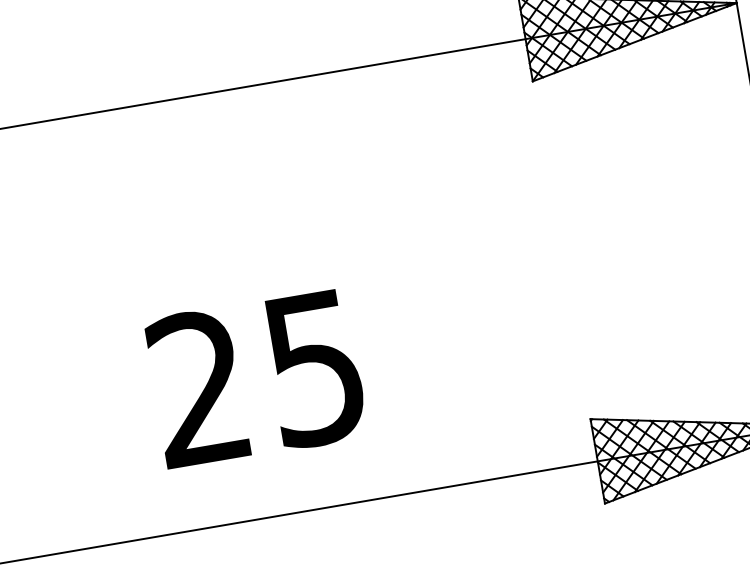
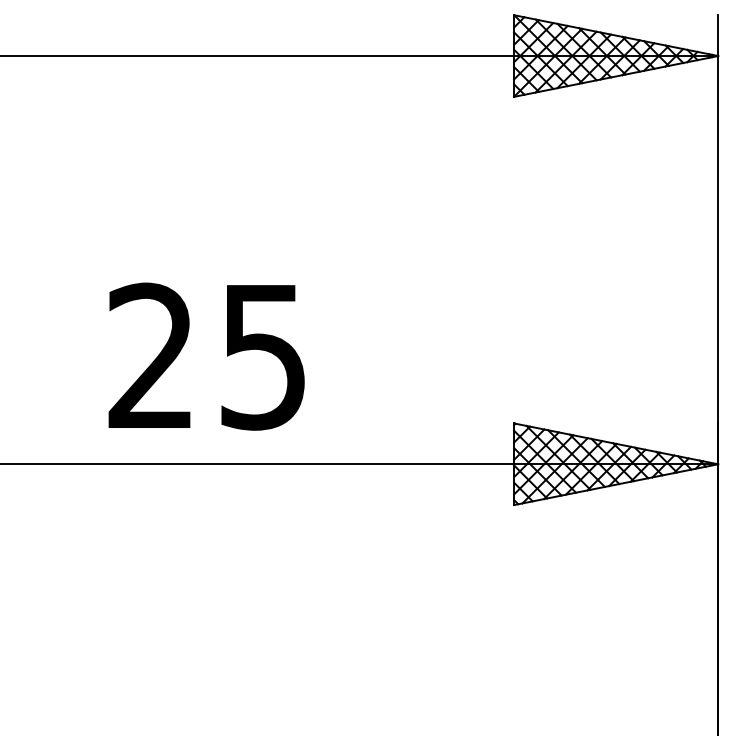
text: (256, 378) -> (206, 356), moved

